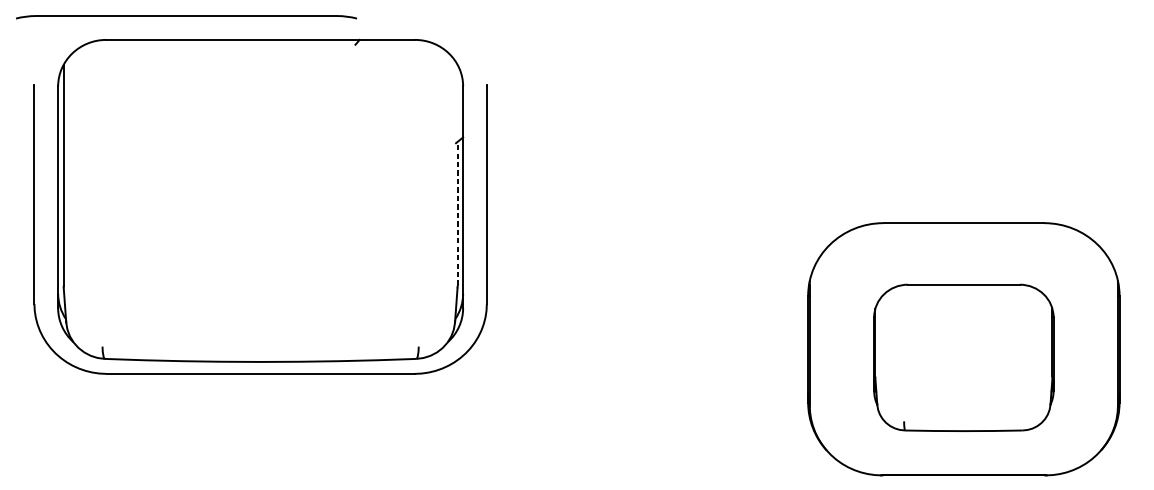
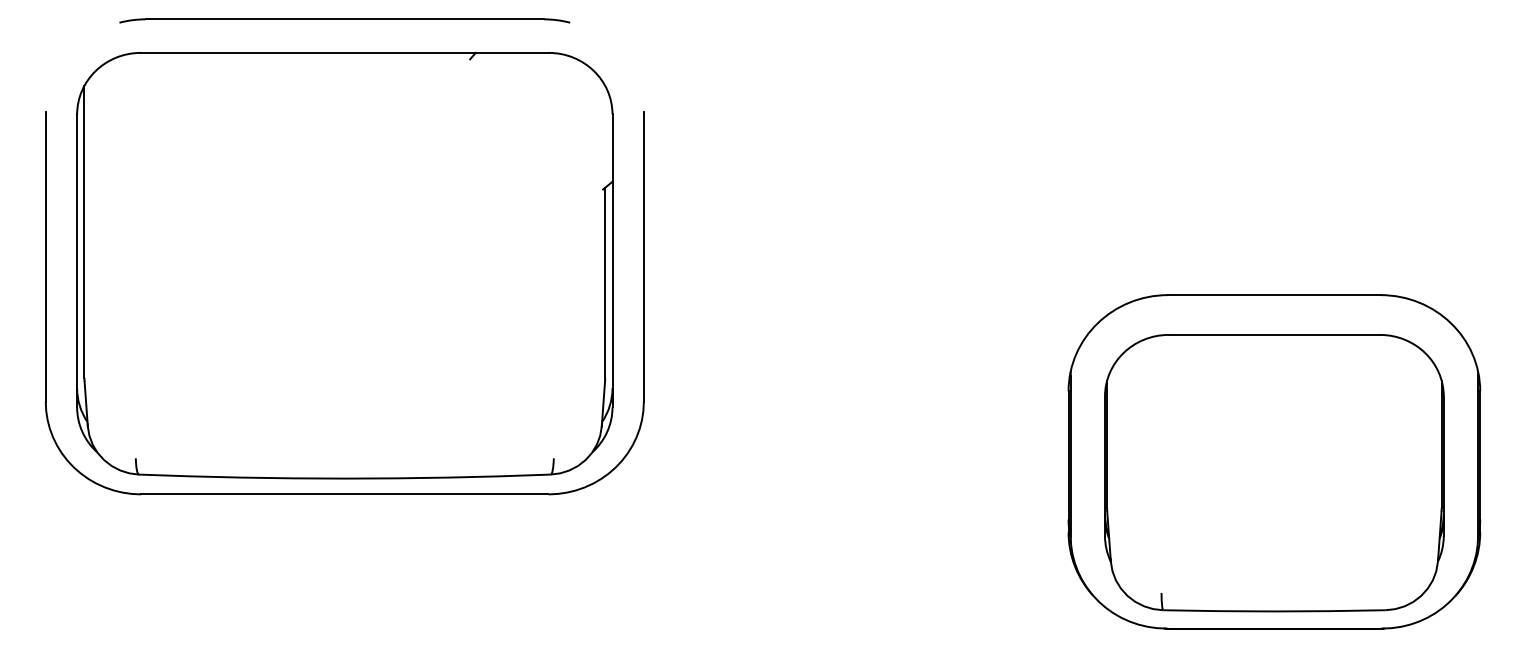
part: (186, 16) -> (344, 20), moved
line: (457, 213) -> (605, 282), dashed -> solid
part: (963, 358) -> (1274, 473), size x1.43

